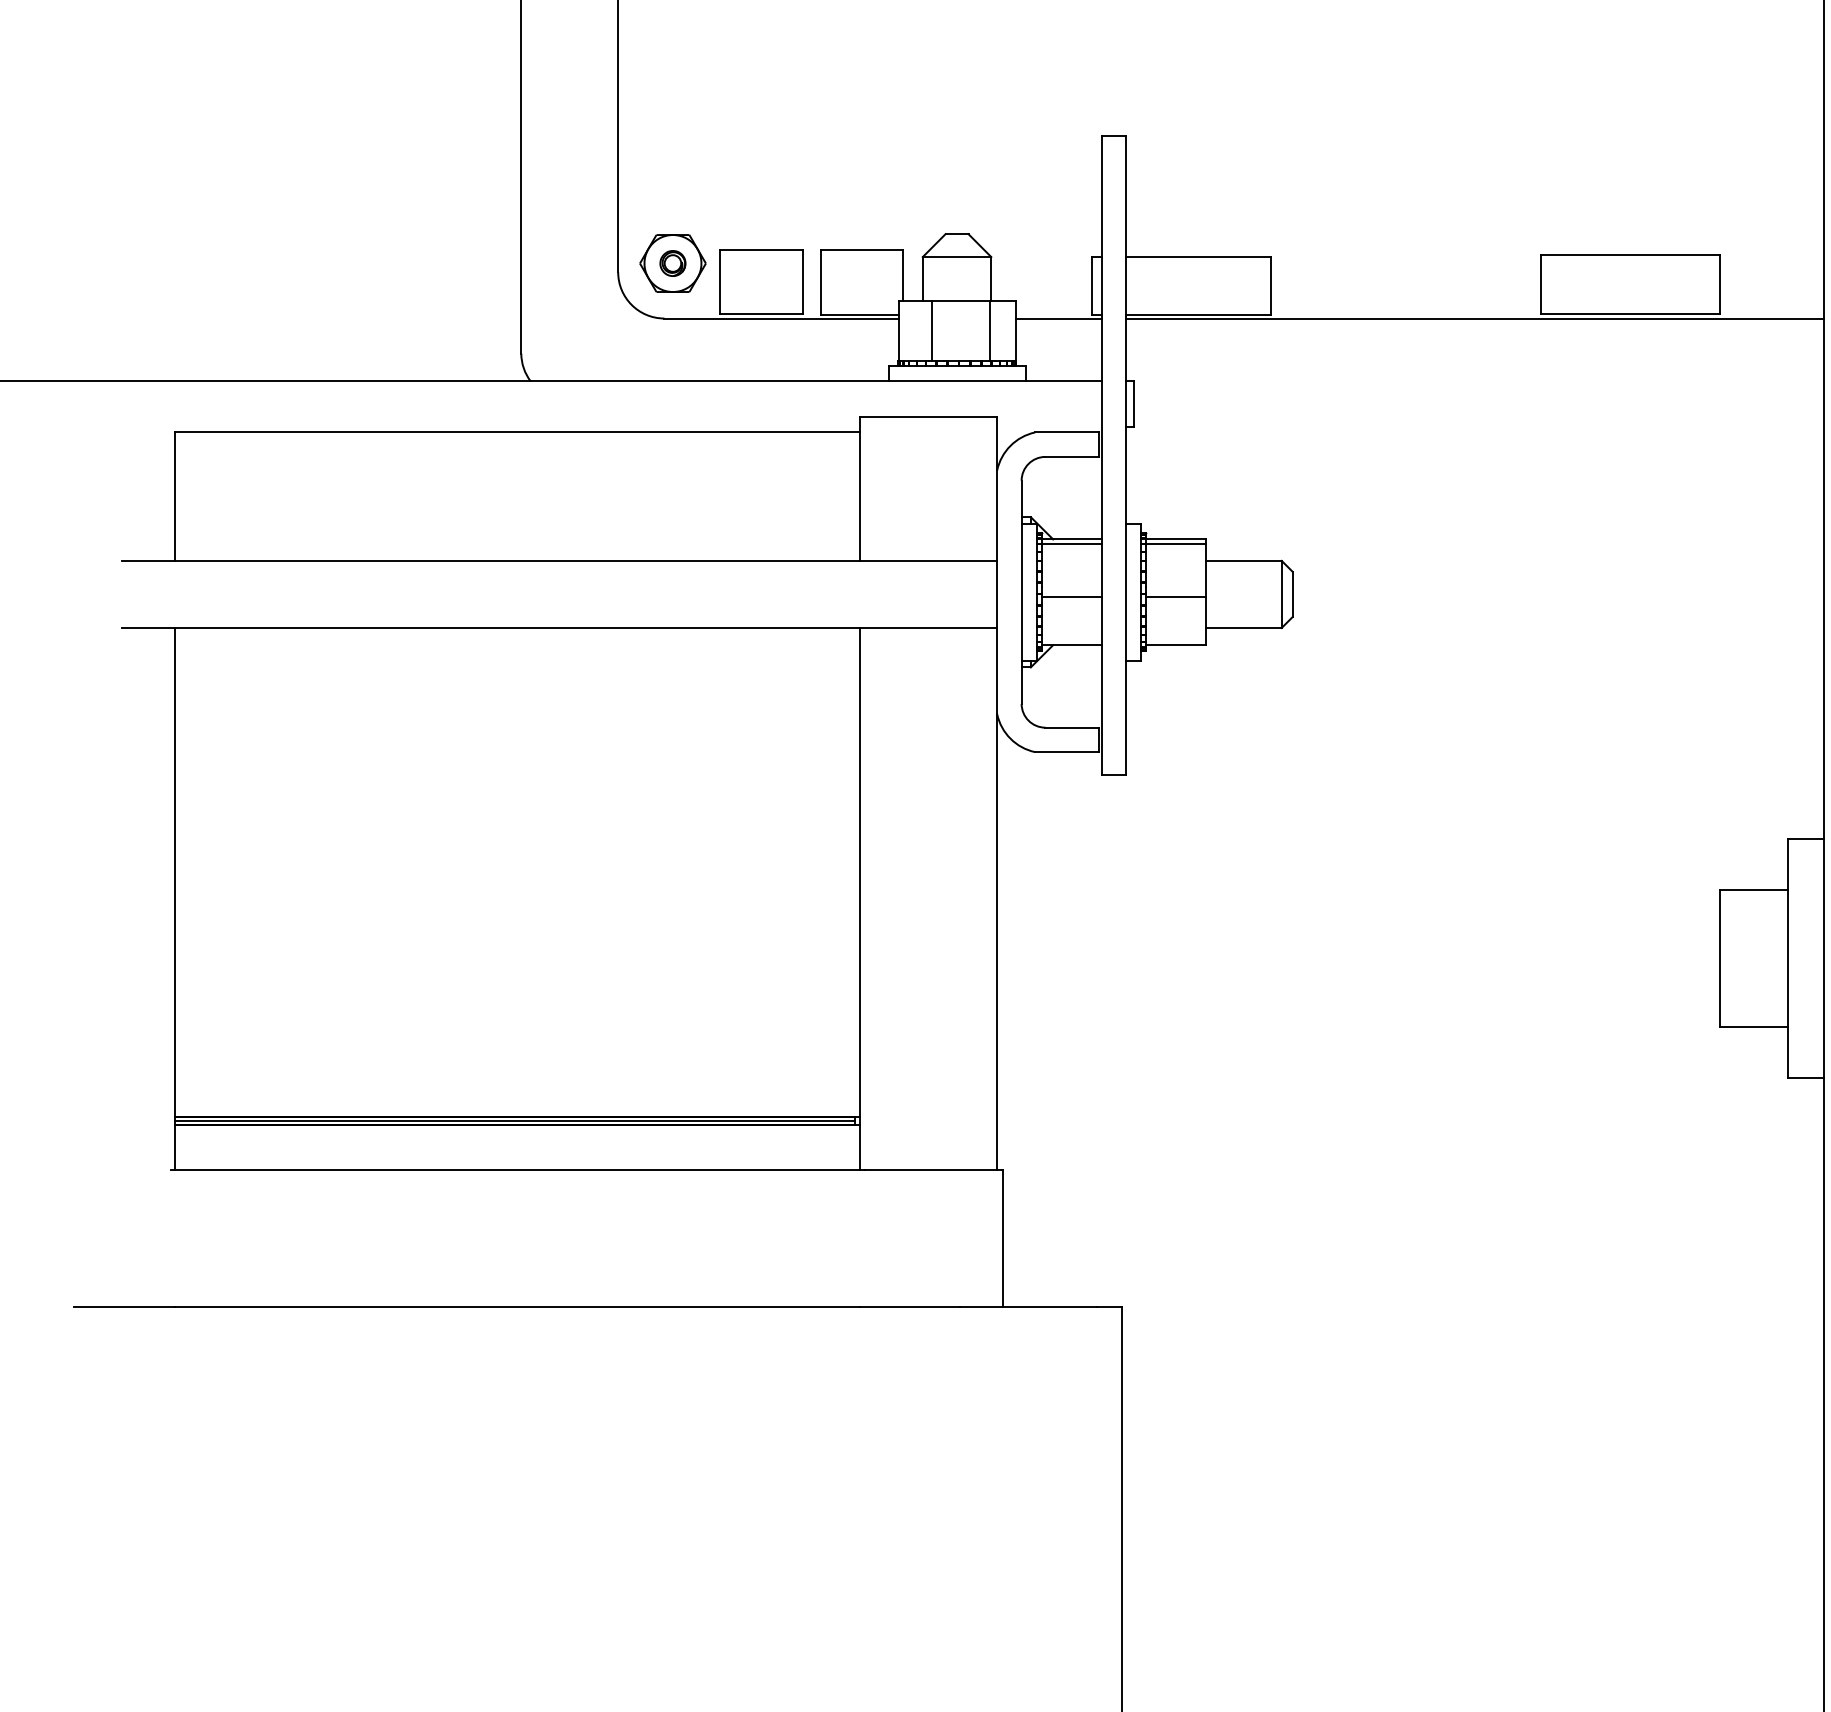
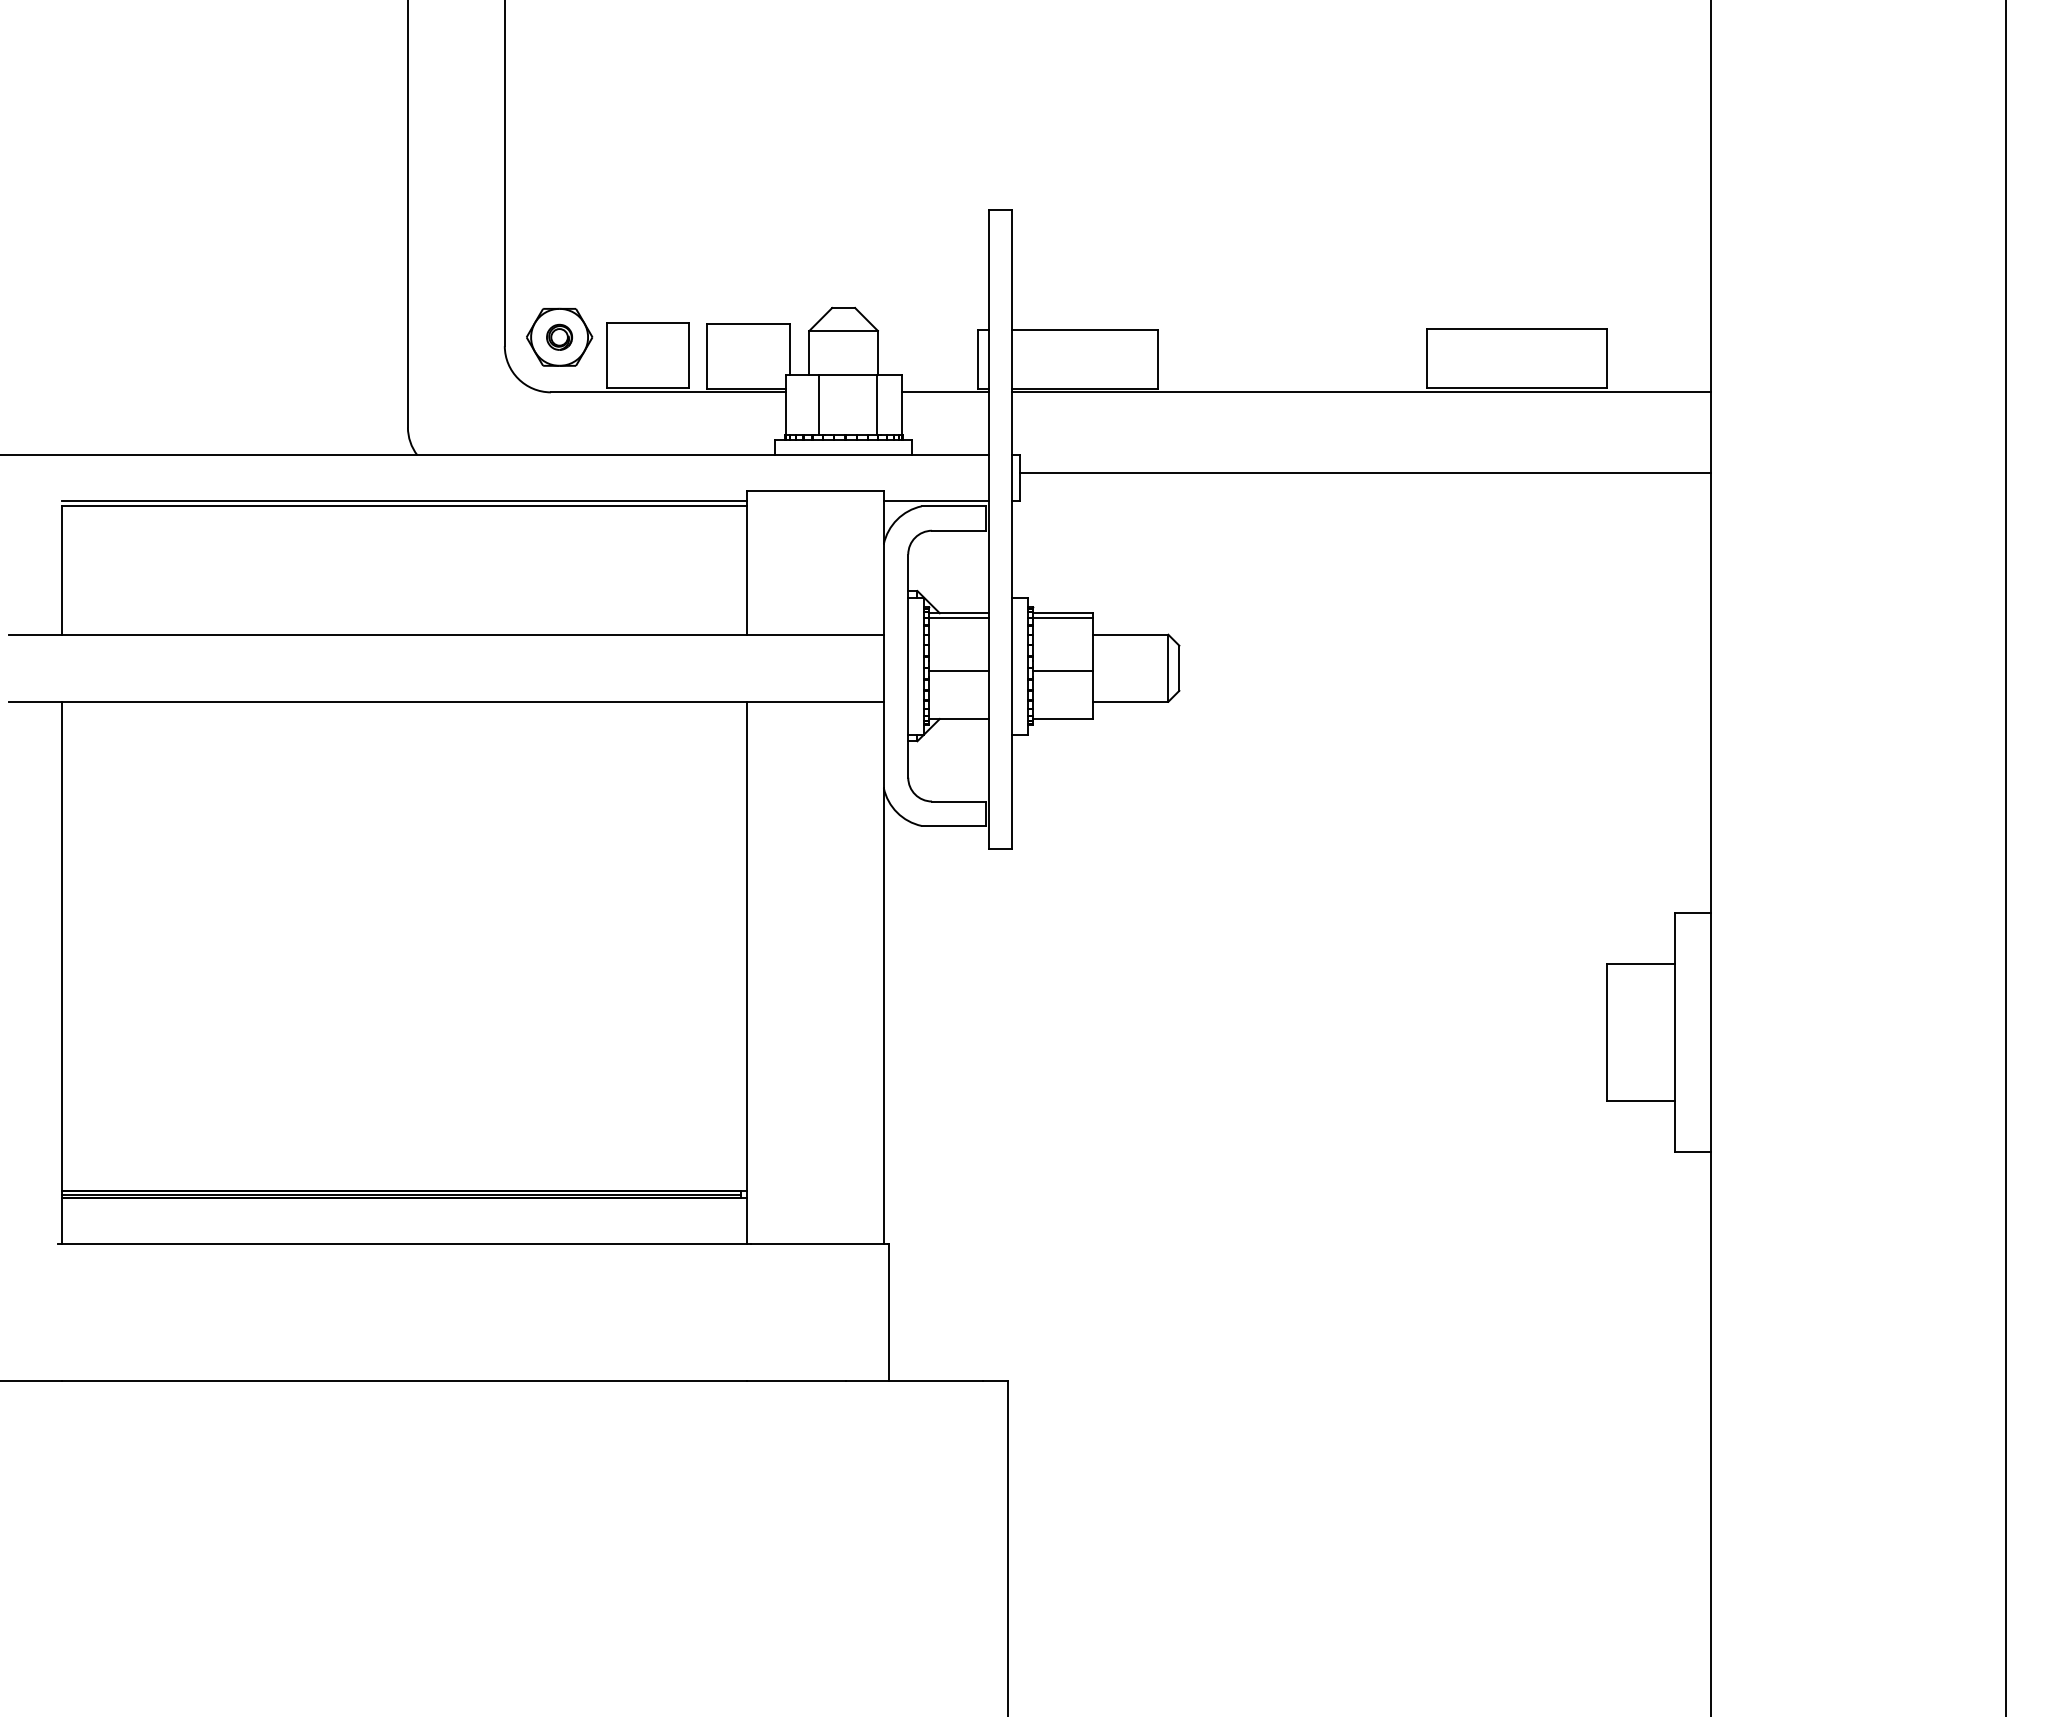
line: (1478, 399) -> (1365, 473), added
line: (517, 426) -> (404, 500), added
line: (1048, 426) -> (935, 500), added

